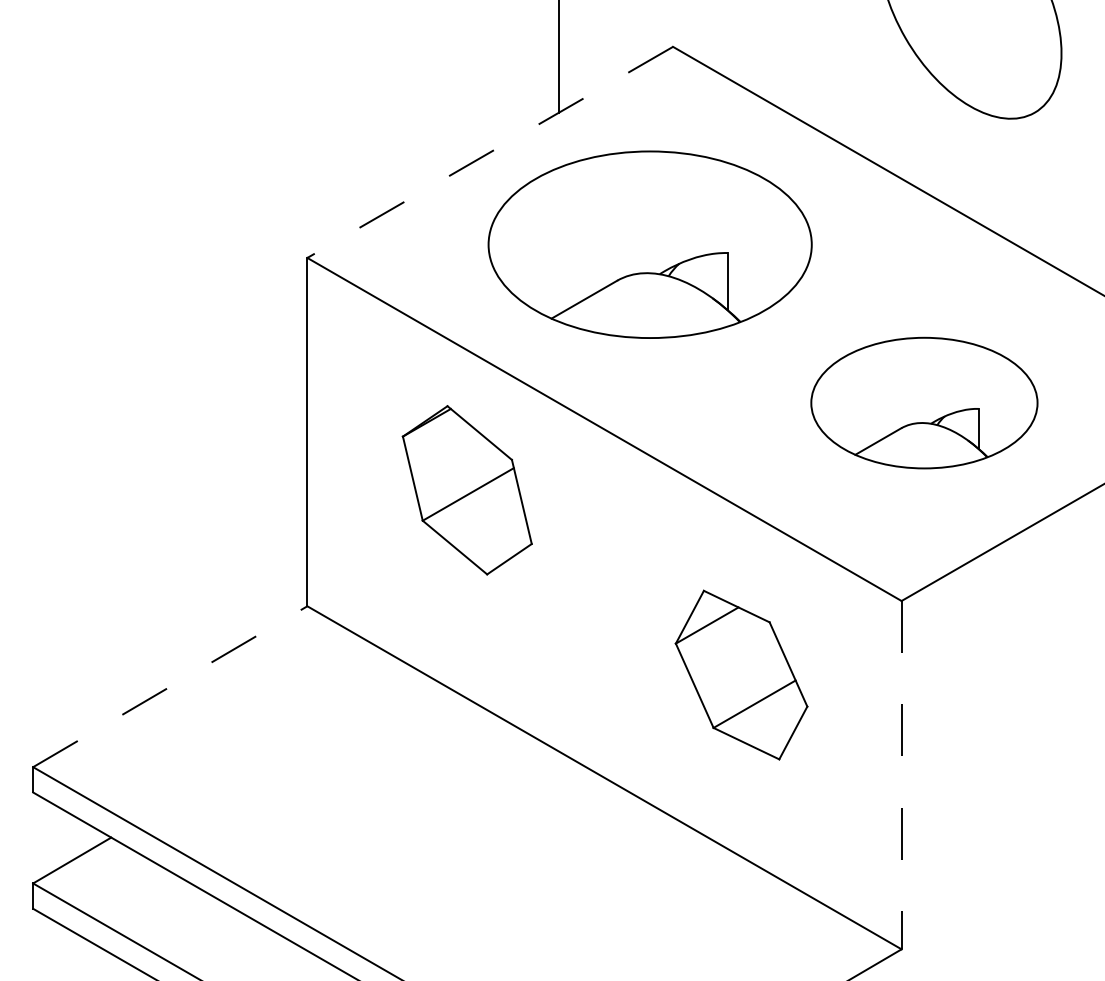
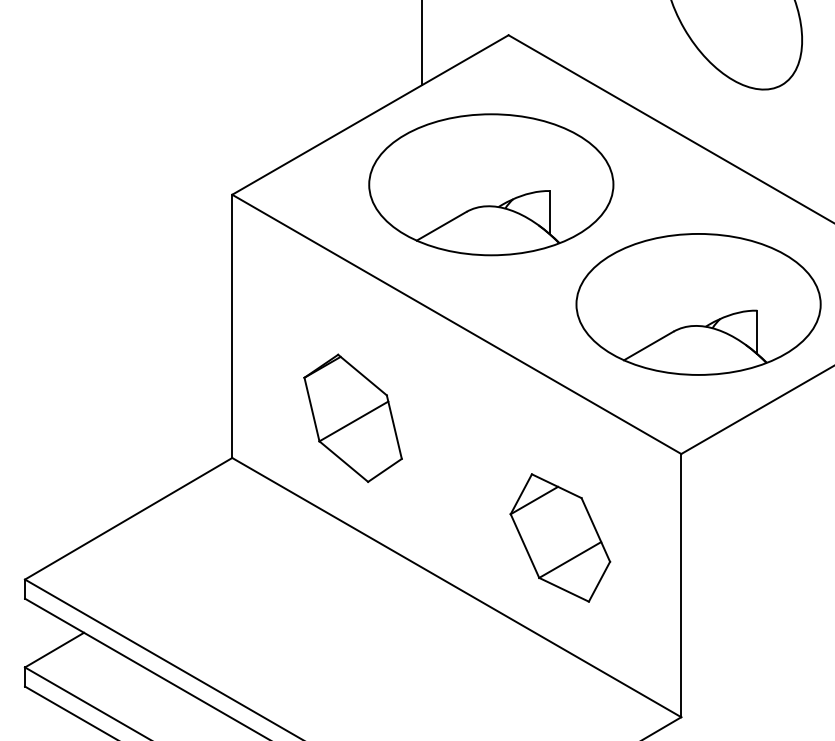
line: (490, 153) -> (370, 115), dashed -> solid
part: (924, 403) -> (698, 304), size x1.43
part: (466, 489) -> (352, 417), moved
part: (741, 674) -> (560, 537), moved
line: (171, 686) -> (129, 518), dashed -> solid
line: (901, 775) -> (681, 585), dashed -> solid

